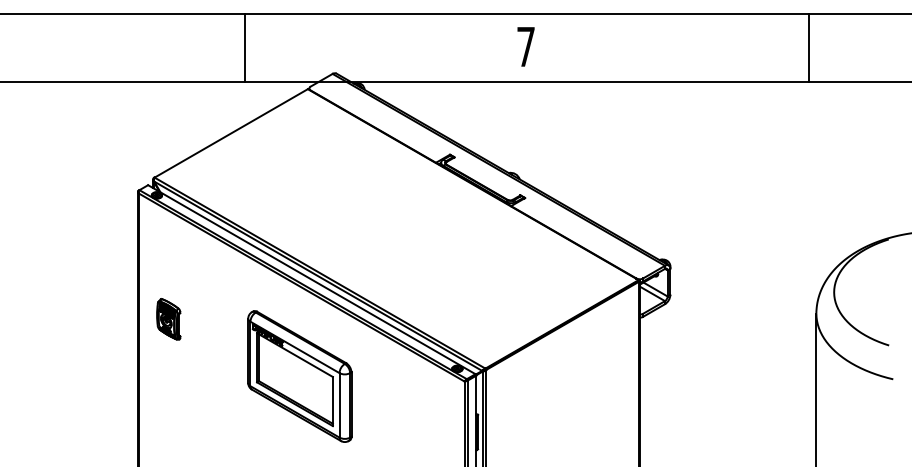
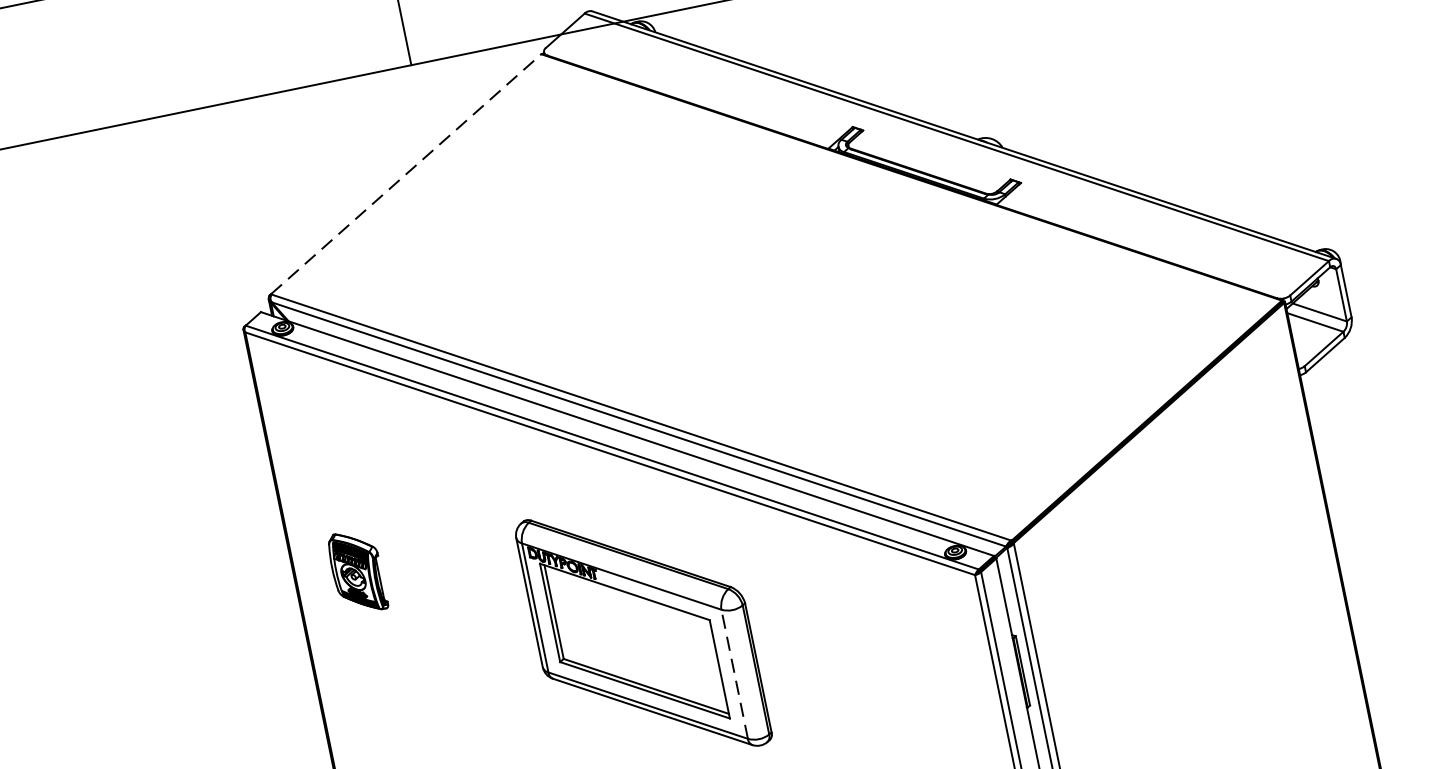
line: (231, 133) -> (406, 174), solid -> dashed
line: (339, 404) -> (734, 672), solid -> dashed

